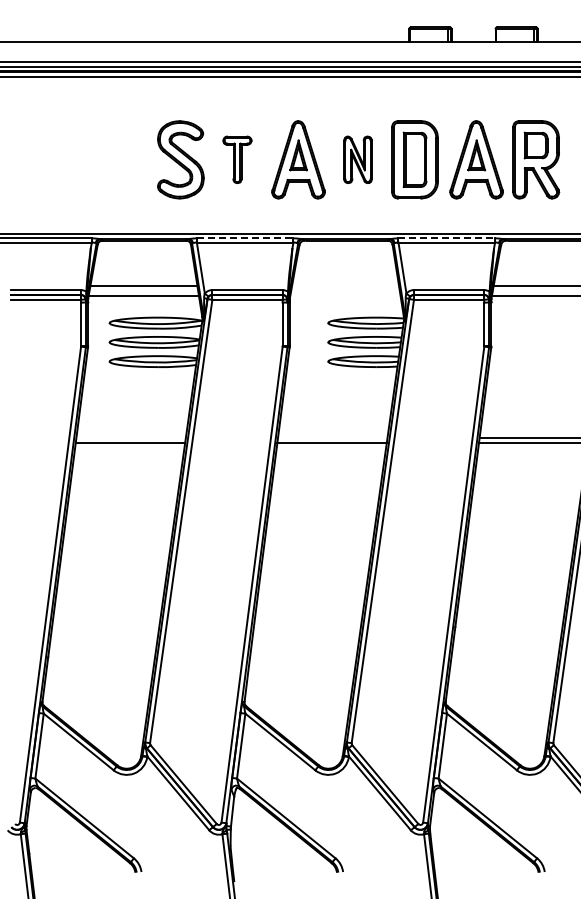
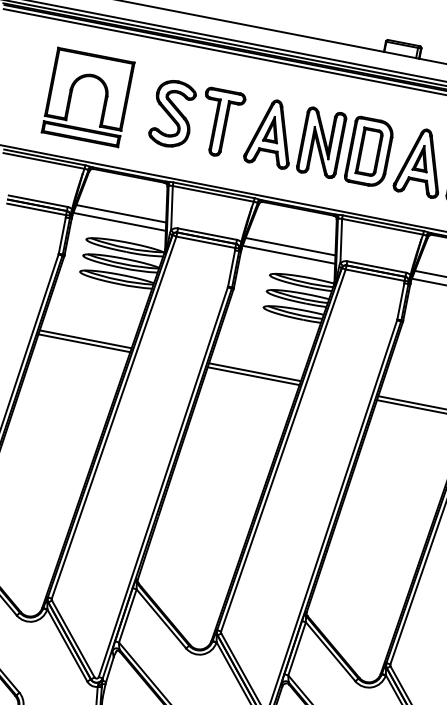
part: (60, 159) -> (71, 94), added
part: (237, 159) -> (220, 122), size x1.67
part: (357, 159) -> (321, 142), size x1.67
line: (245, 238) -> (214, 190), dashed -> solid
line: (447, 238) -> (383, 223), dashed -> solid
line: (345, 285) -> (290, 246), added
line: (345, 295) -> (288, 254), added
line: (130, 437) -> (85, 338), added
line: (332, 437) -> (254, 371), added

